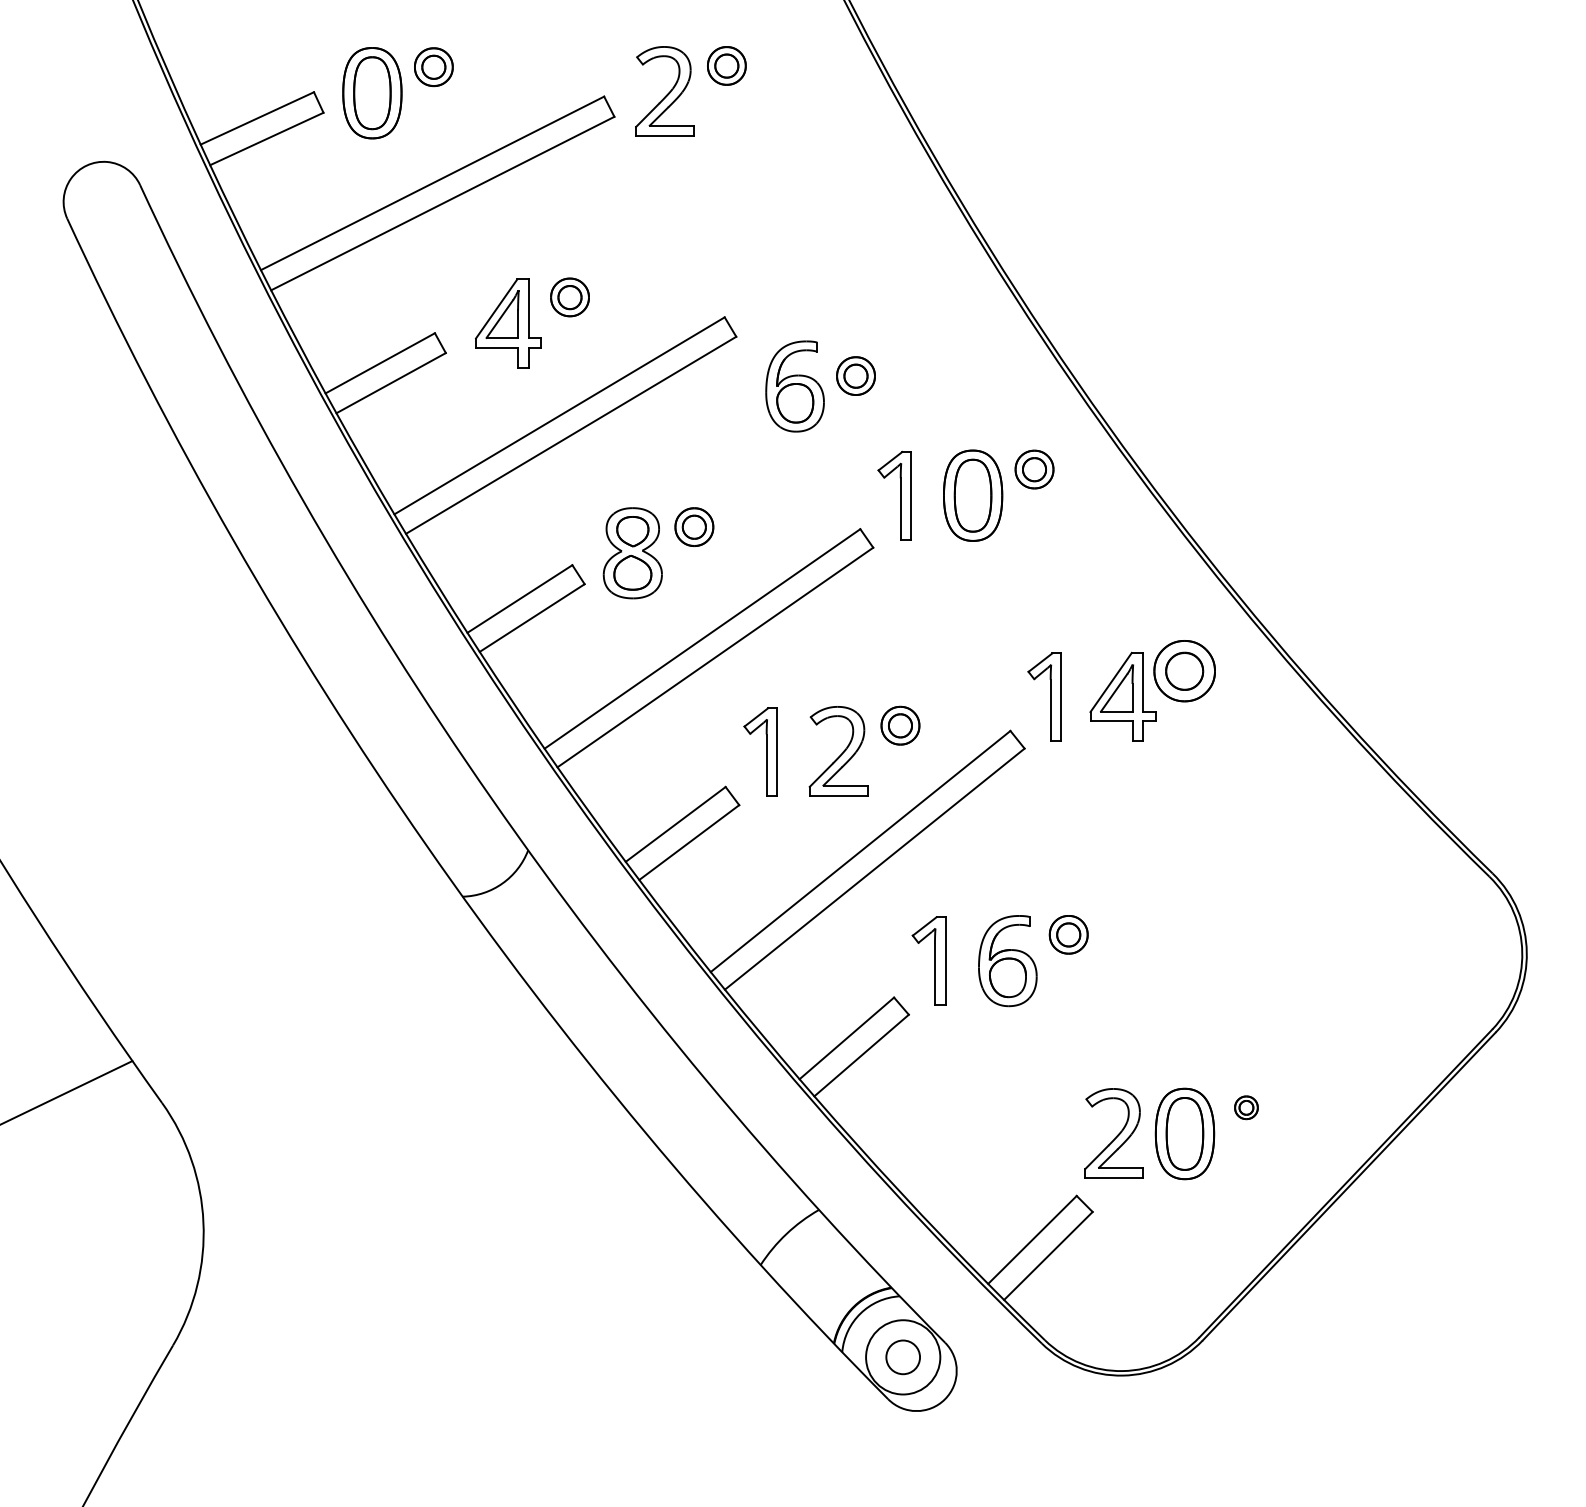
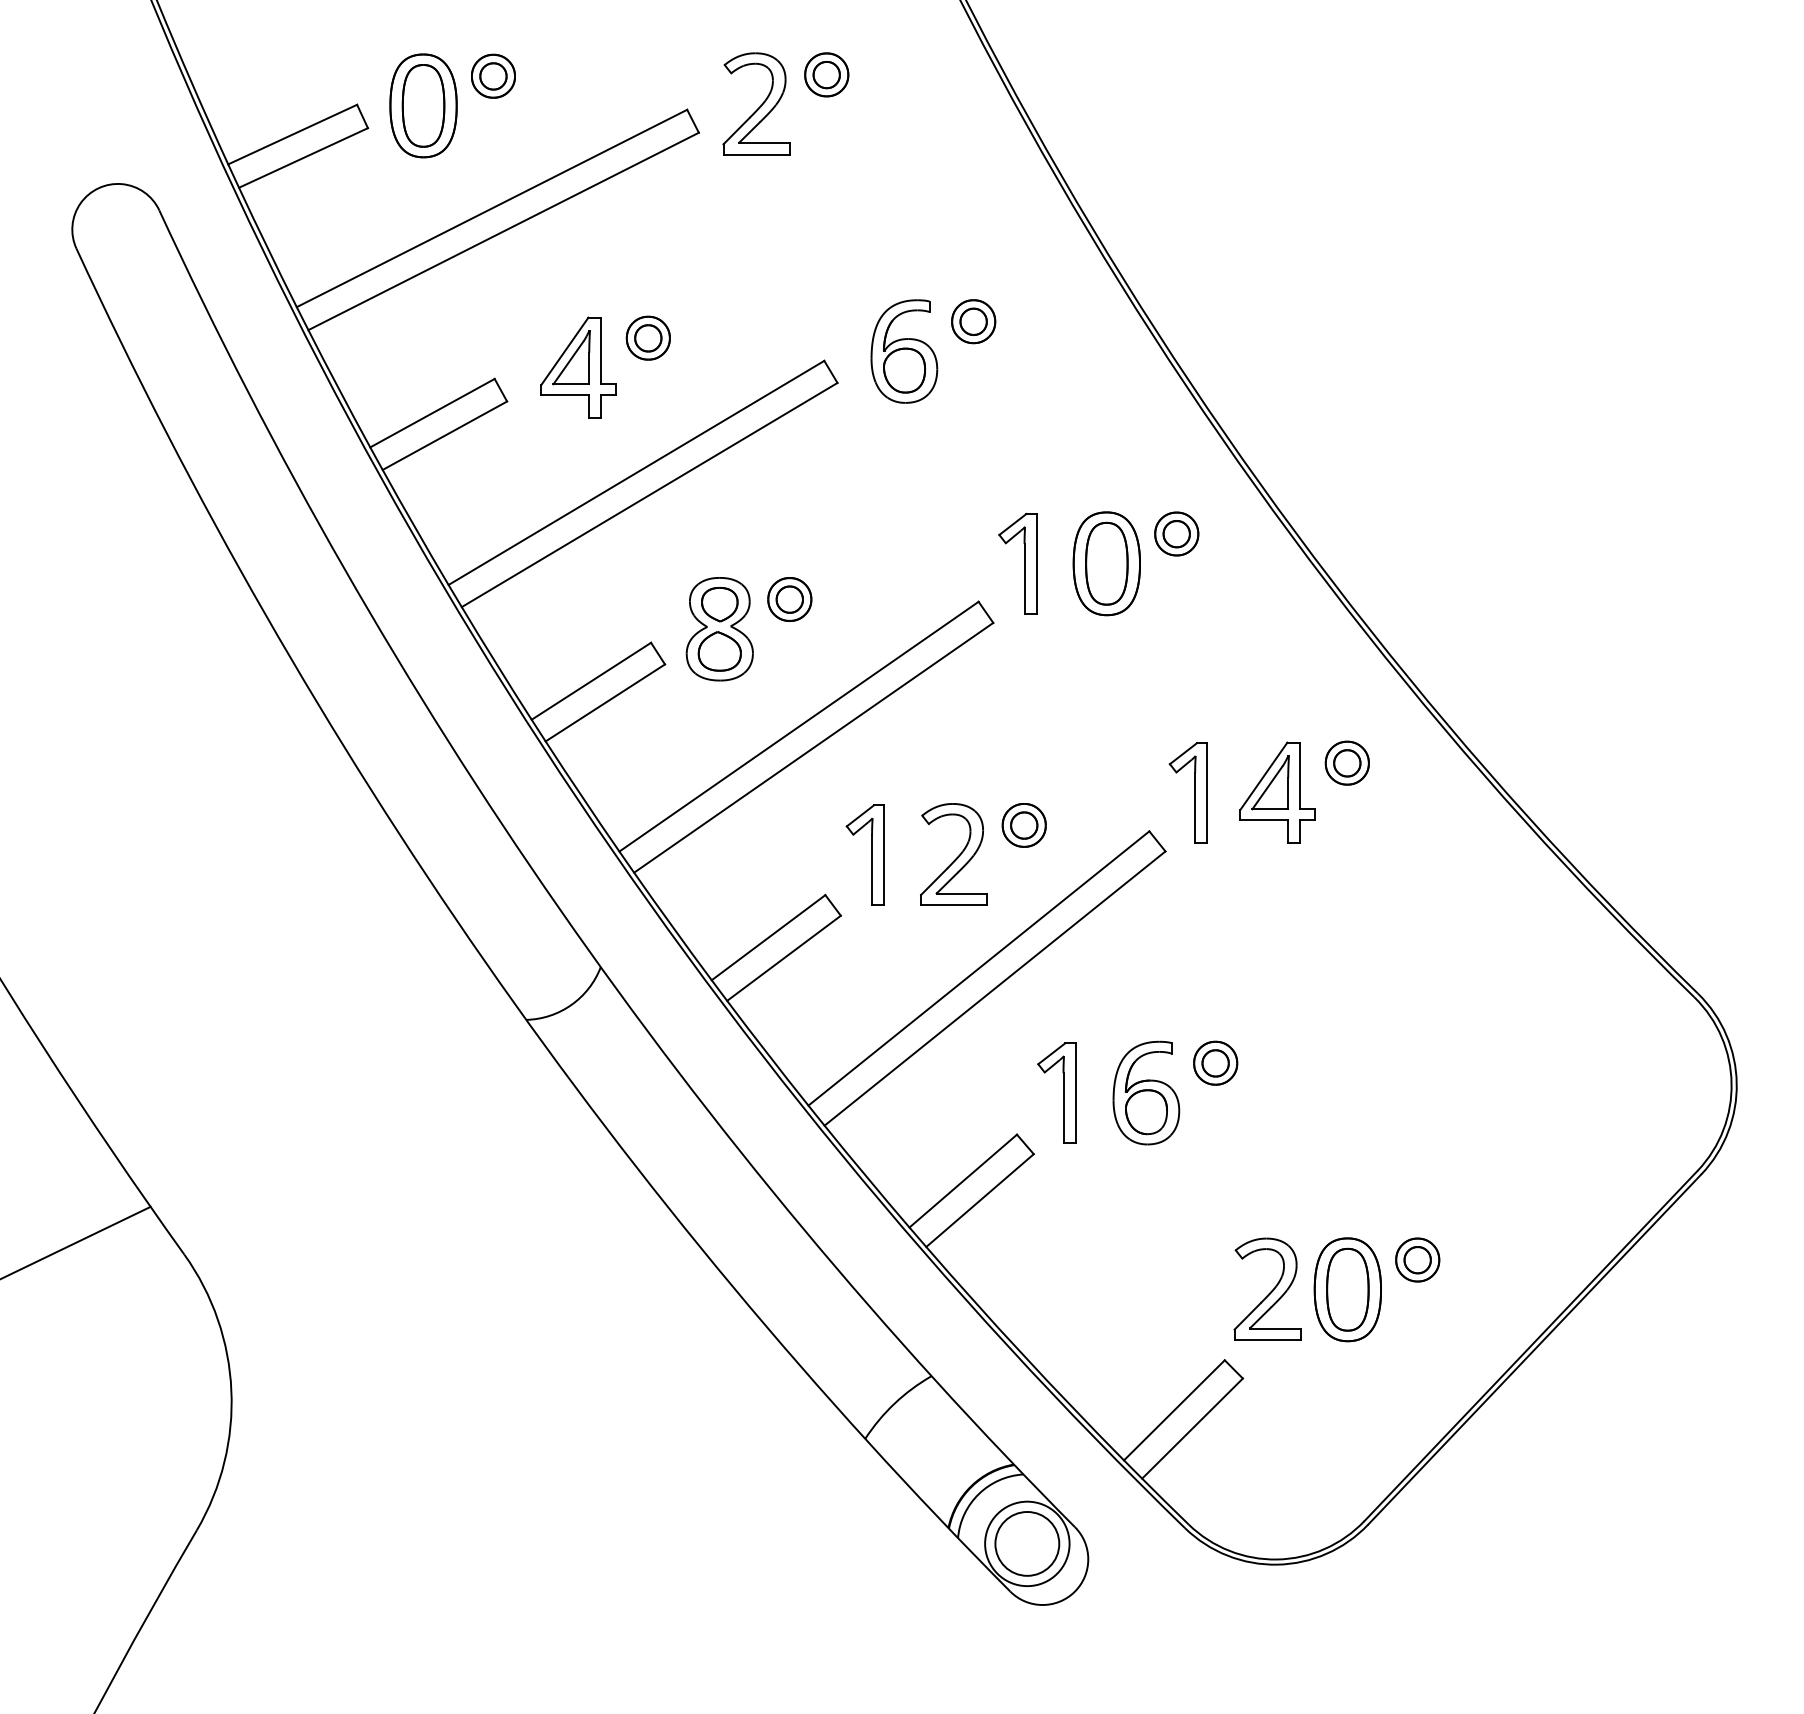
part: (855, 375) -> (973, 321), moved
part: (795, 386) -> (904, 351), moved
part: (1183, 670) -> (1346, 762), size x0.62
part: (1246, 1107) -> (1417, 1259), size x1.67
circle: (903, 1357) -> (1027, 1543), size x1.67

